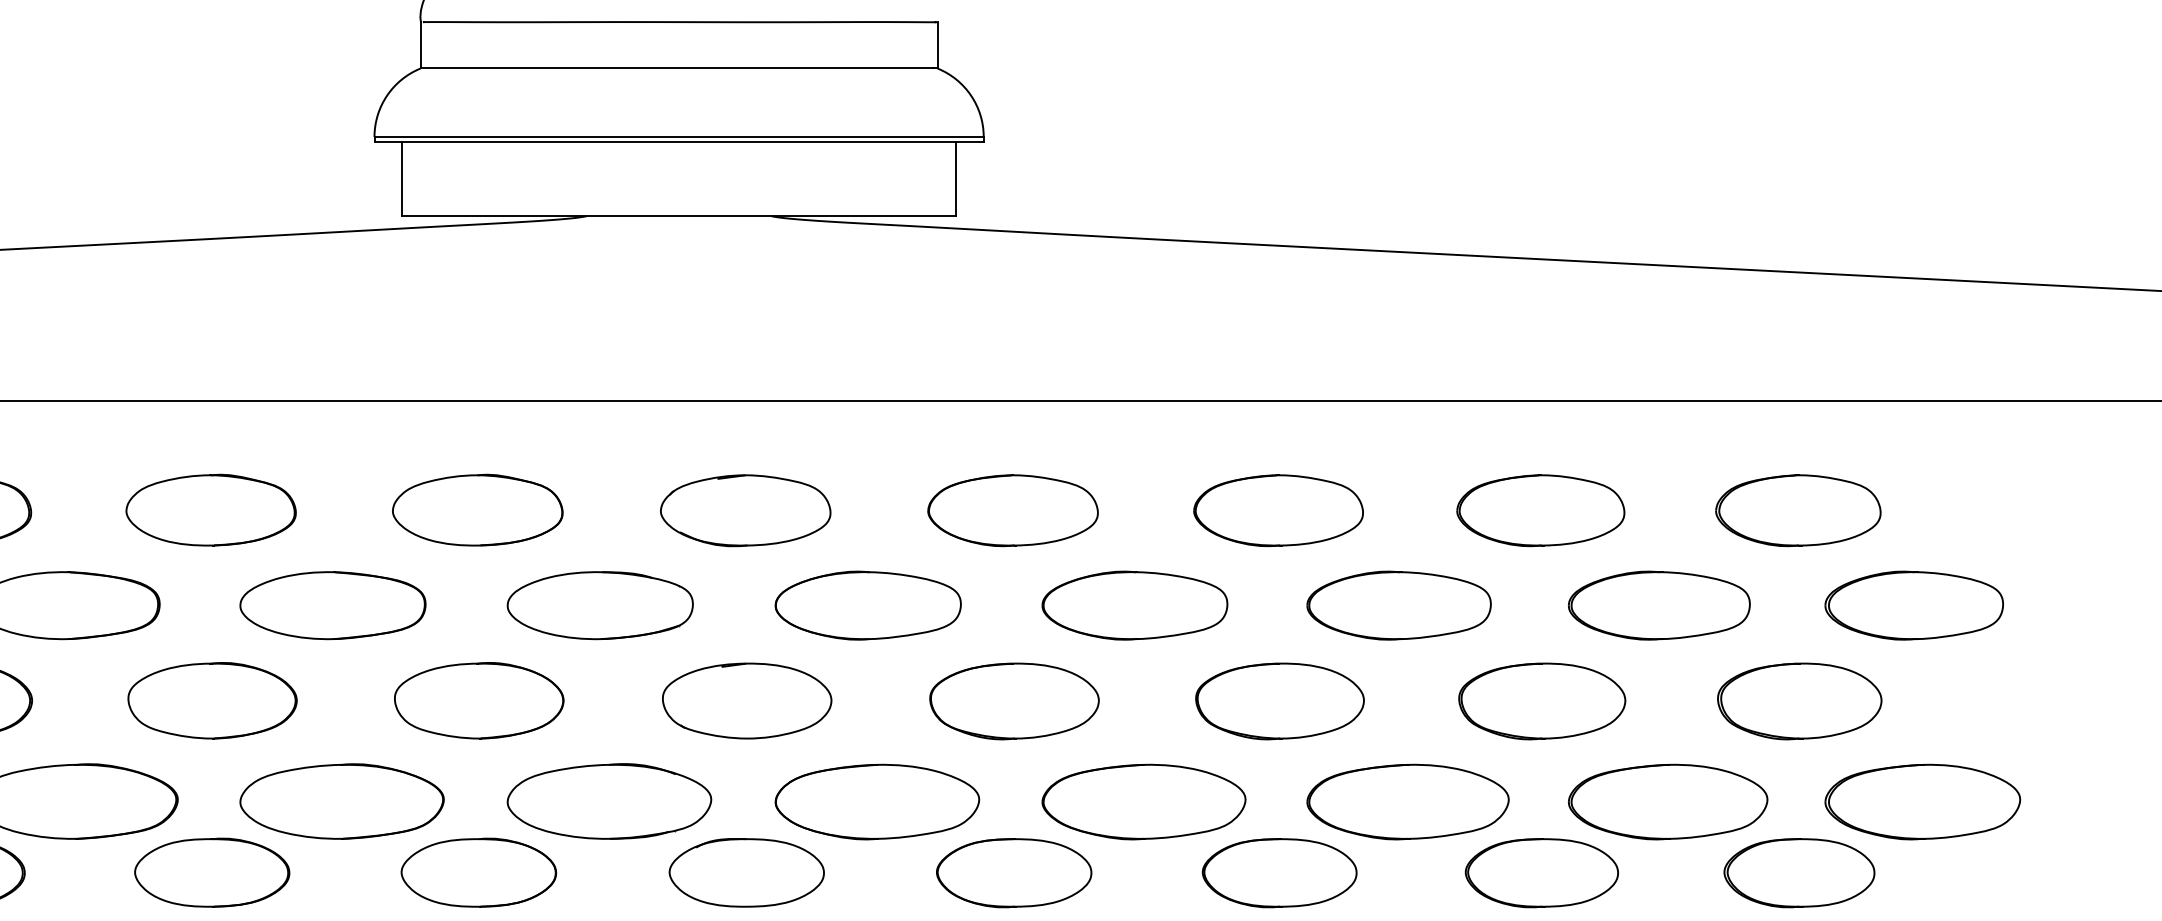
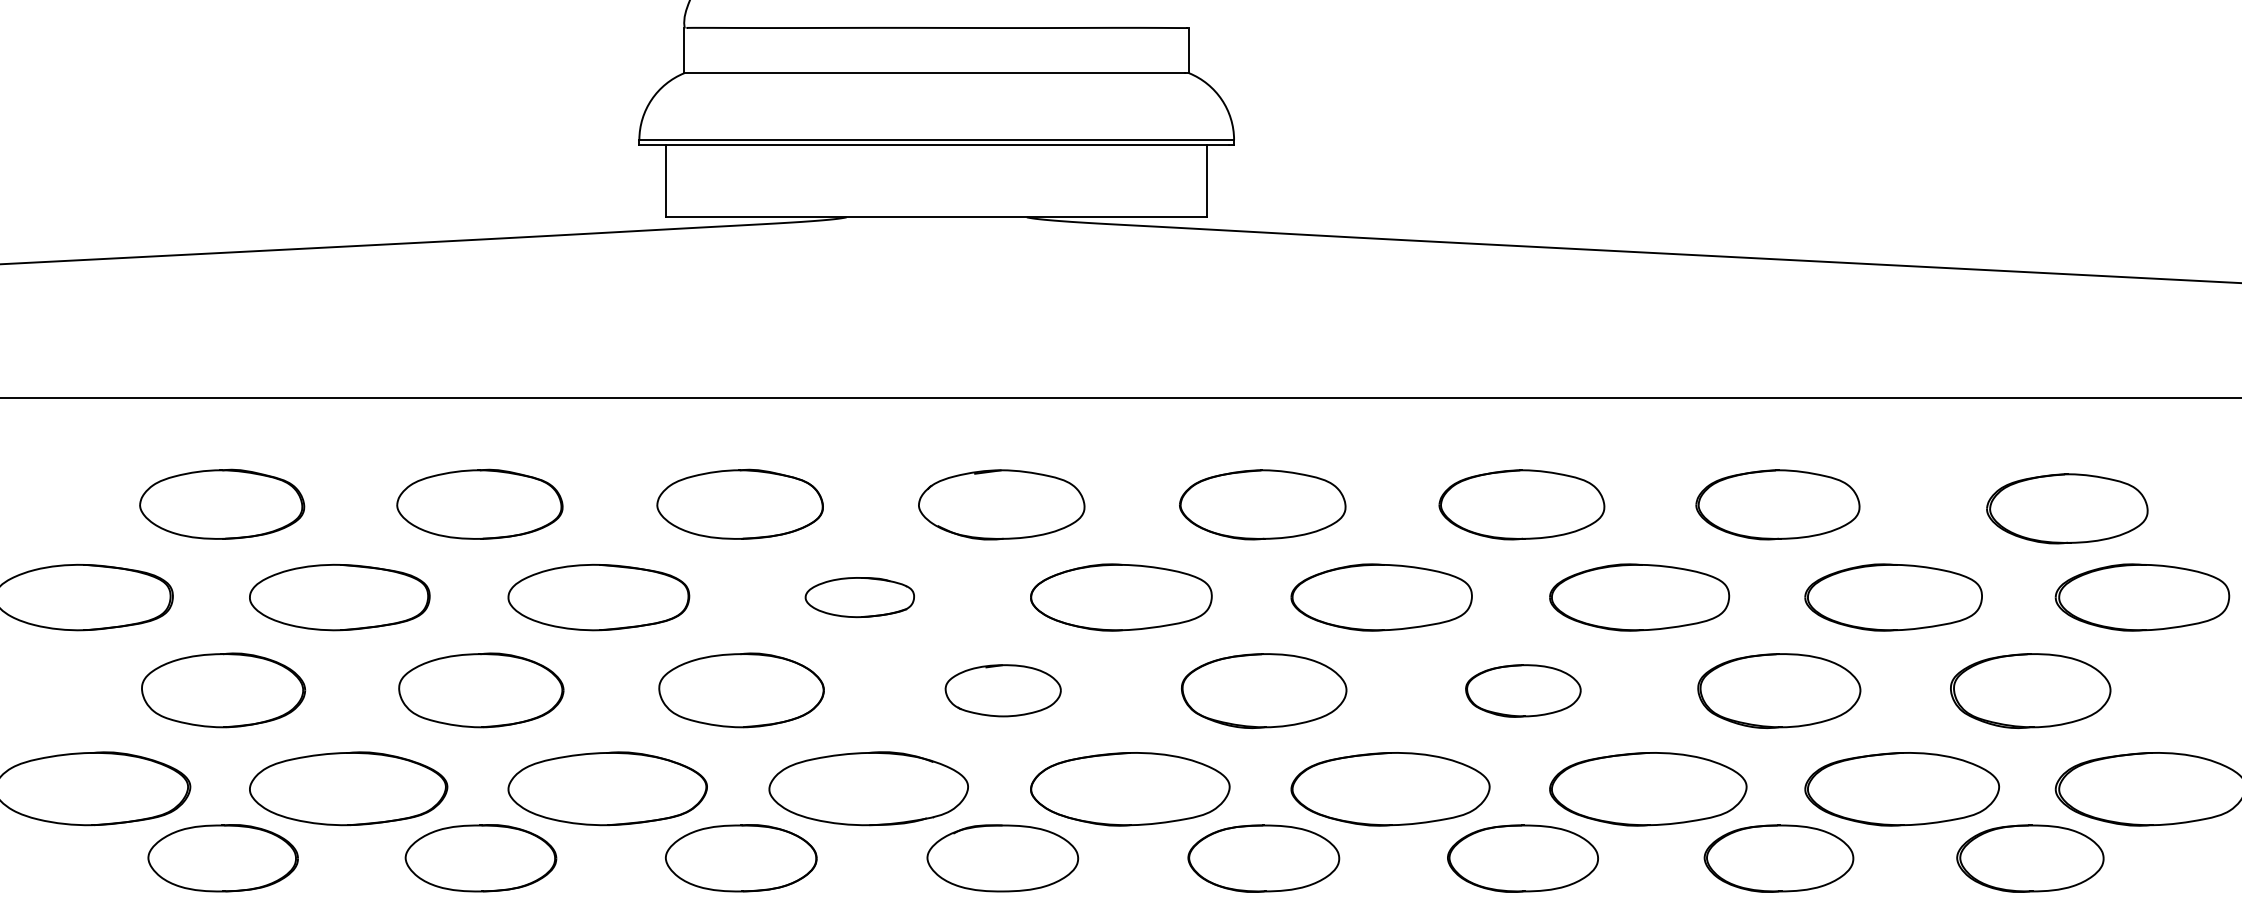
part: (1798, 510) -> (2067, 508), moved
part: (599, 605) -> (859, 597), size x0.6
part: (747, 700) -> (1003, 690), size x0.7
part: (1280, 700) -> (1523, 690), size x0.7

